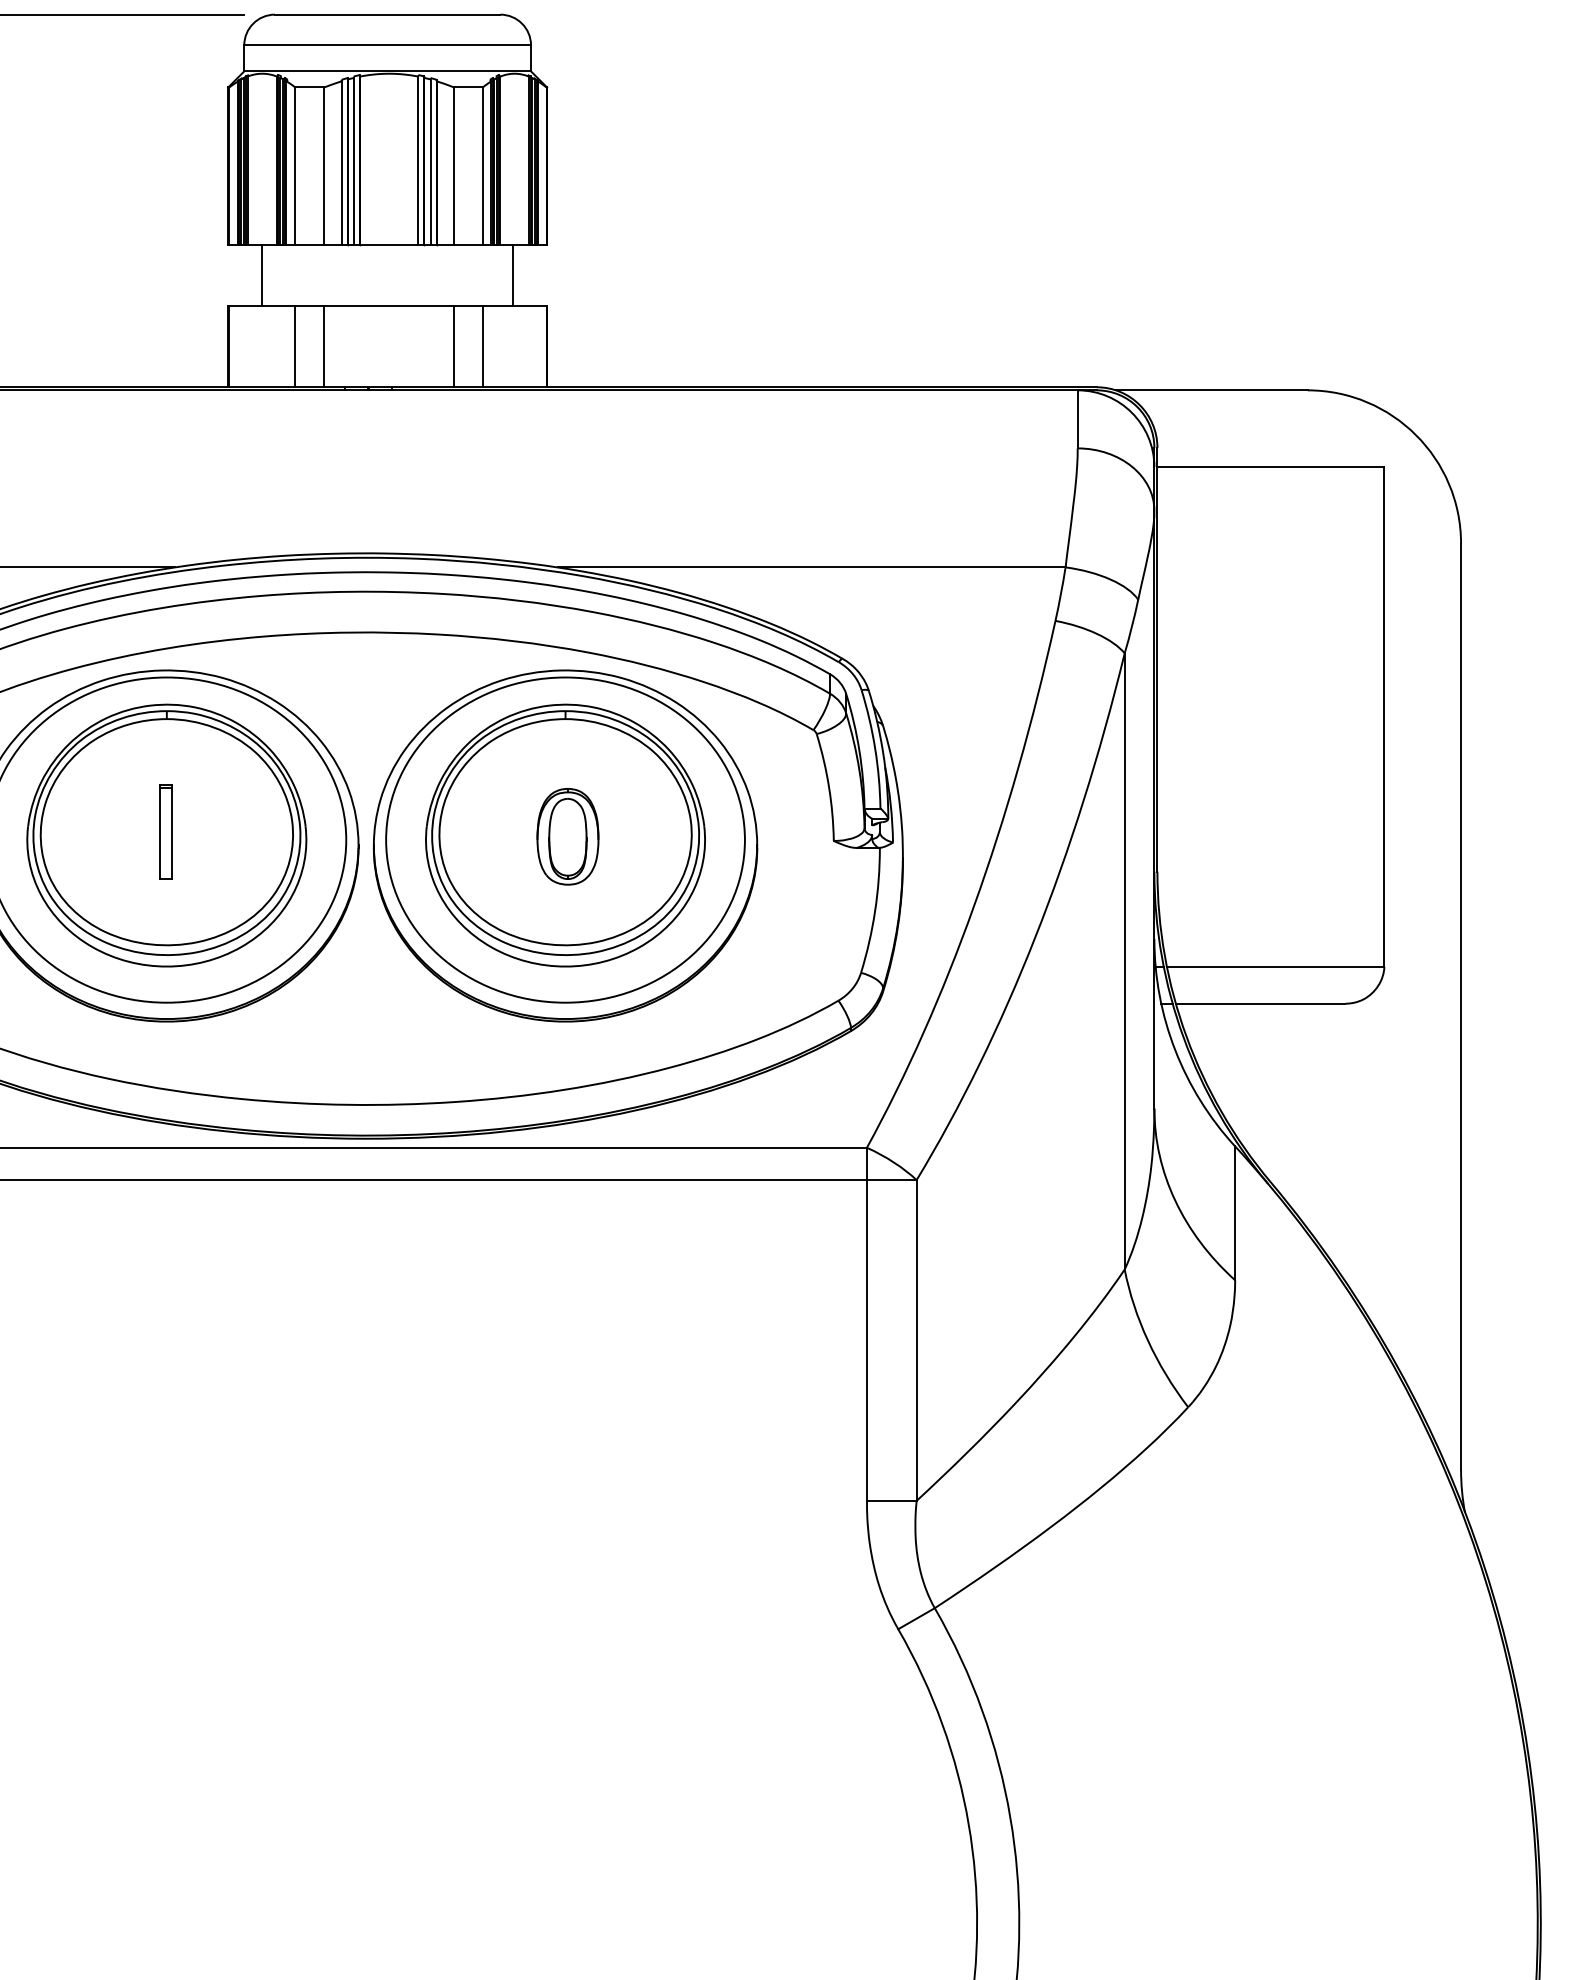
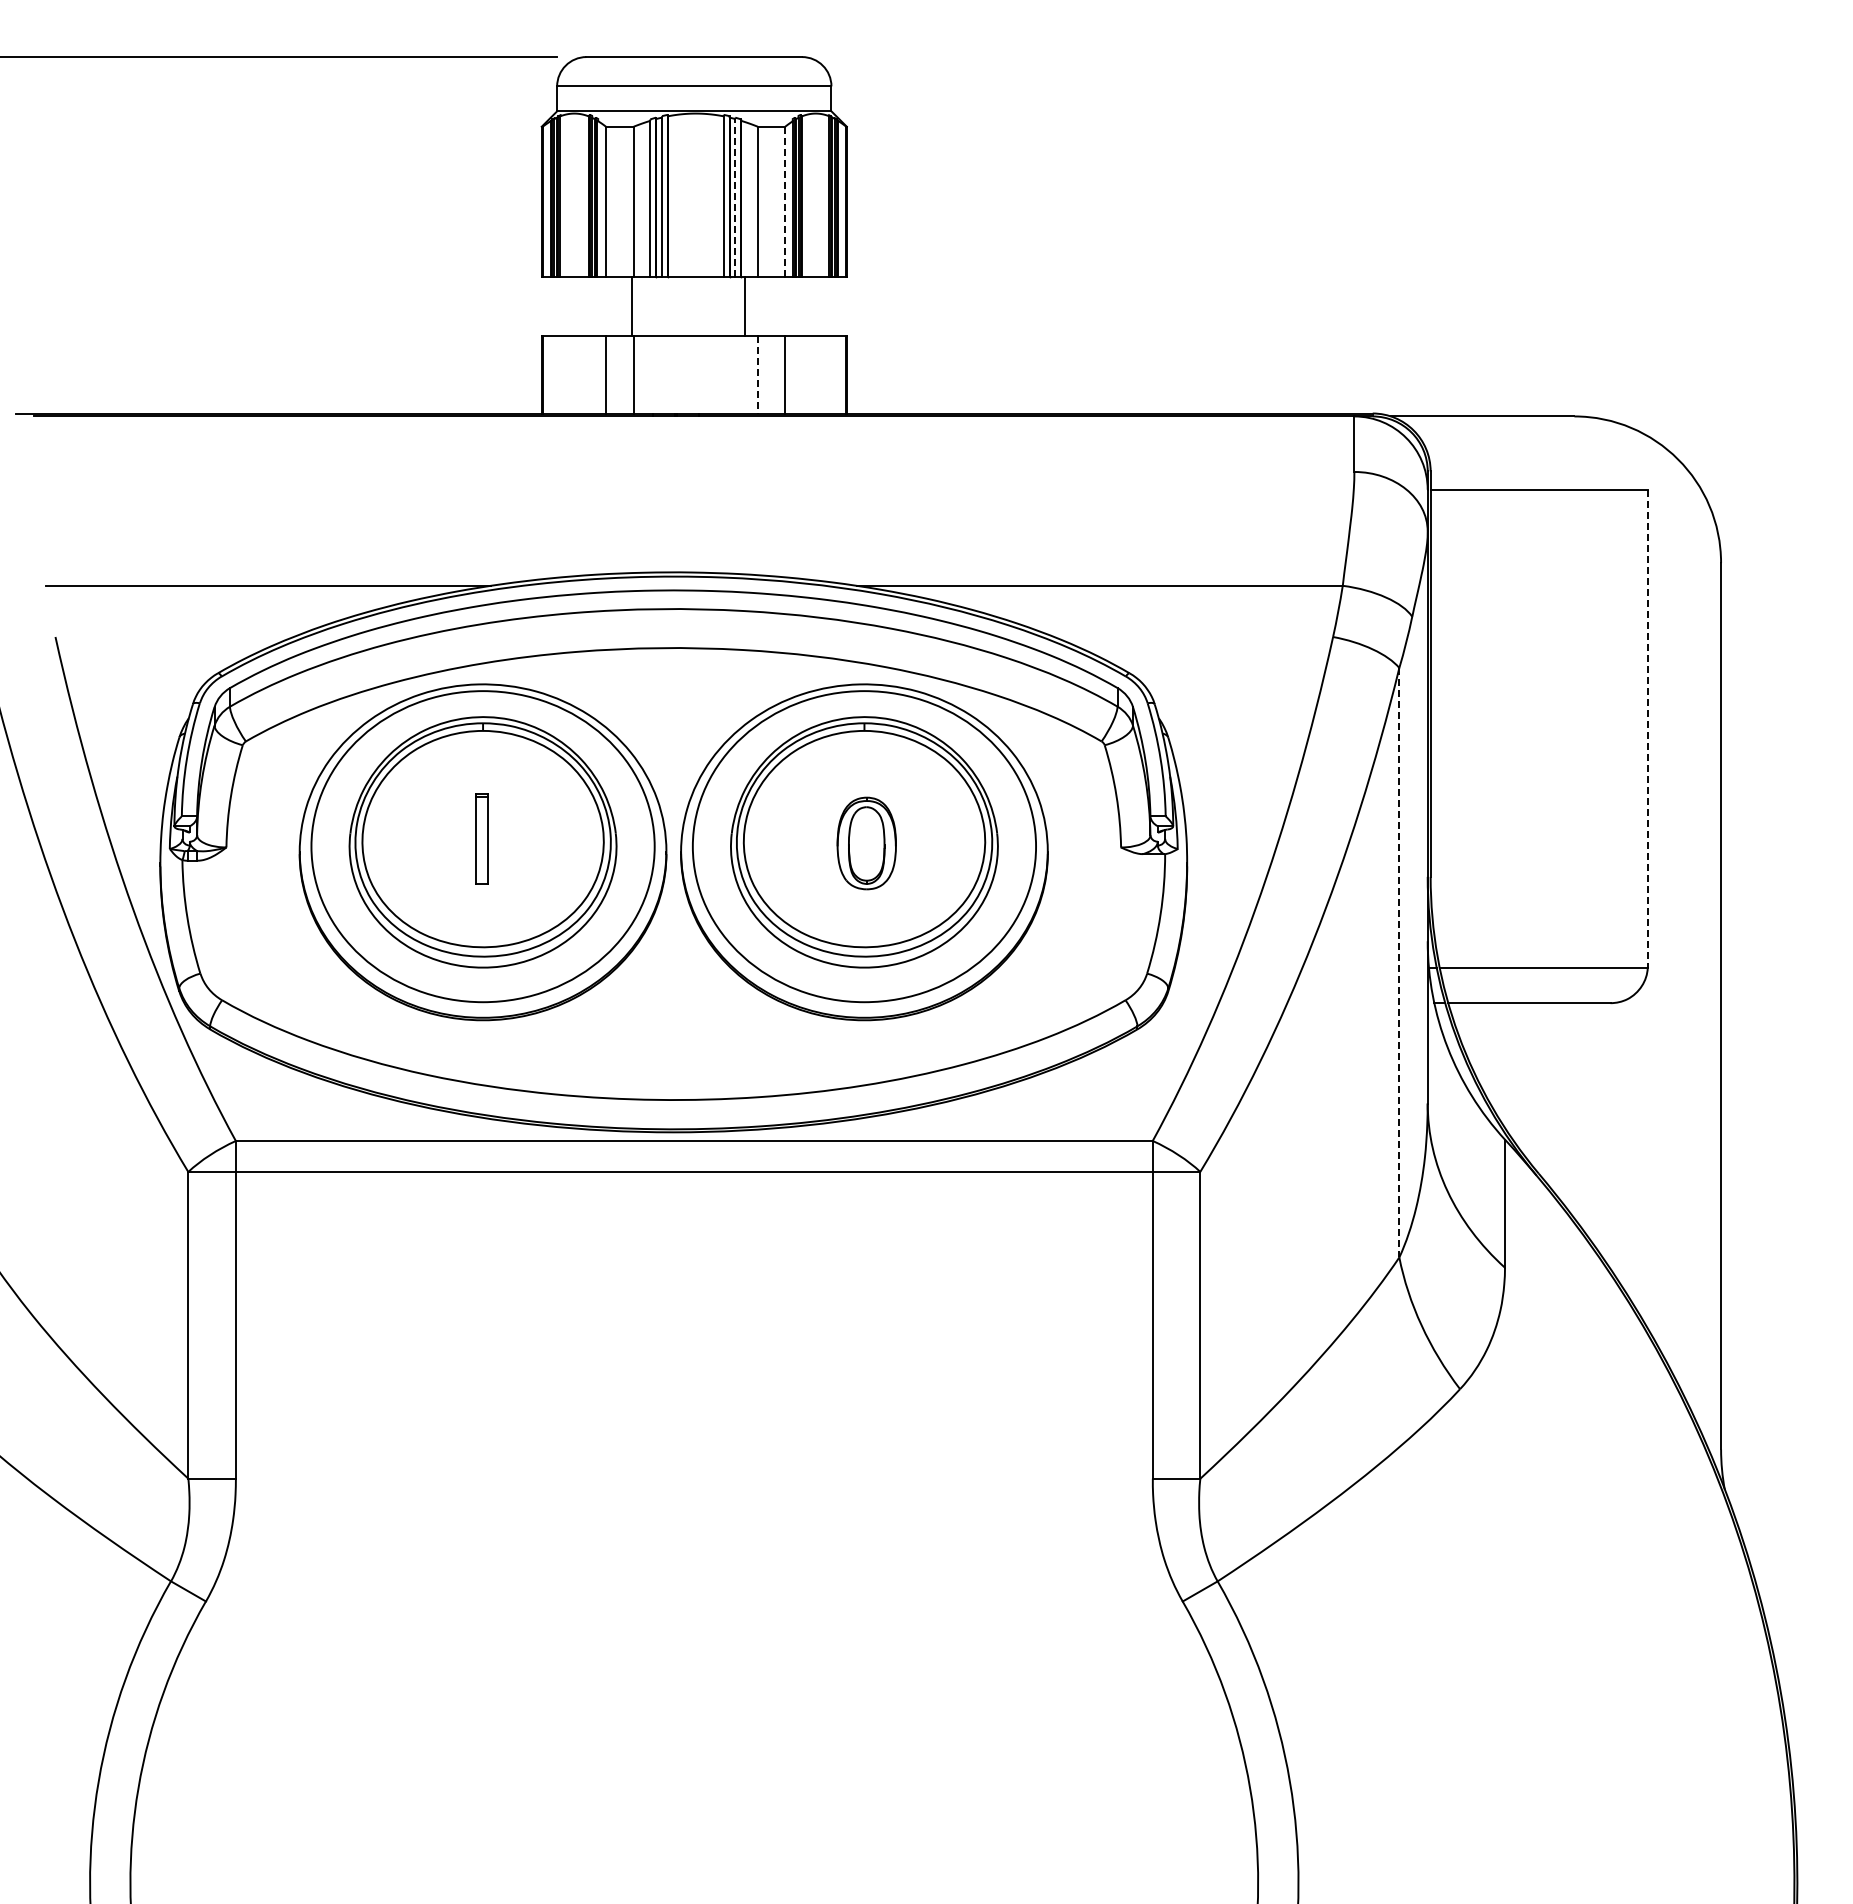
line: (430, 162) -> (735, 198), solid -> dashed
line: (483, 165) -> (785, 201), solid -> dashed
line: (262, 275) -> (632, 306), moved
line: (513, 275) -> (744, 306), moved
line: (453, 346) -> (757, 374), solid -> dashed
line: (1384, 717) -> (1647, 729), solid -> dashed
line: (1124, 961) -> (1399, 962), solid -> dashed

